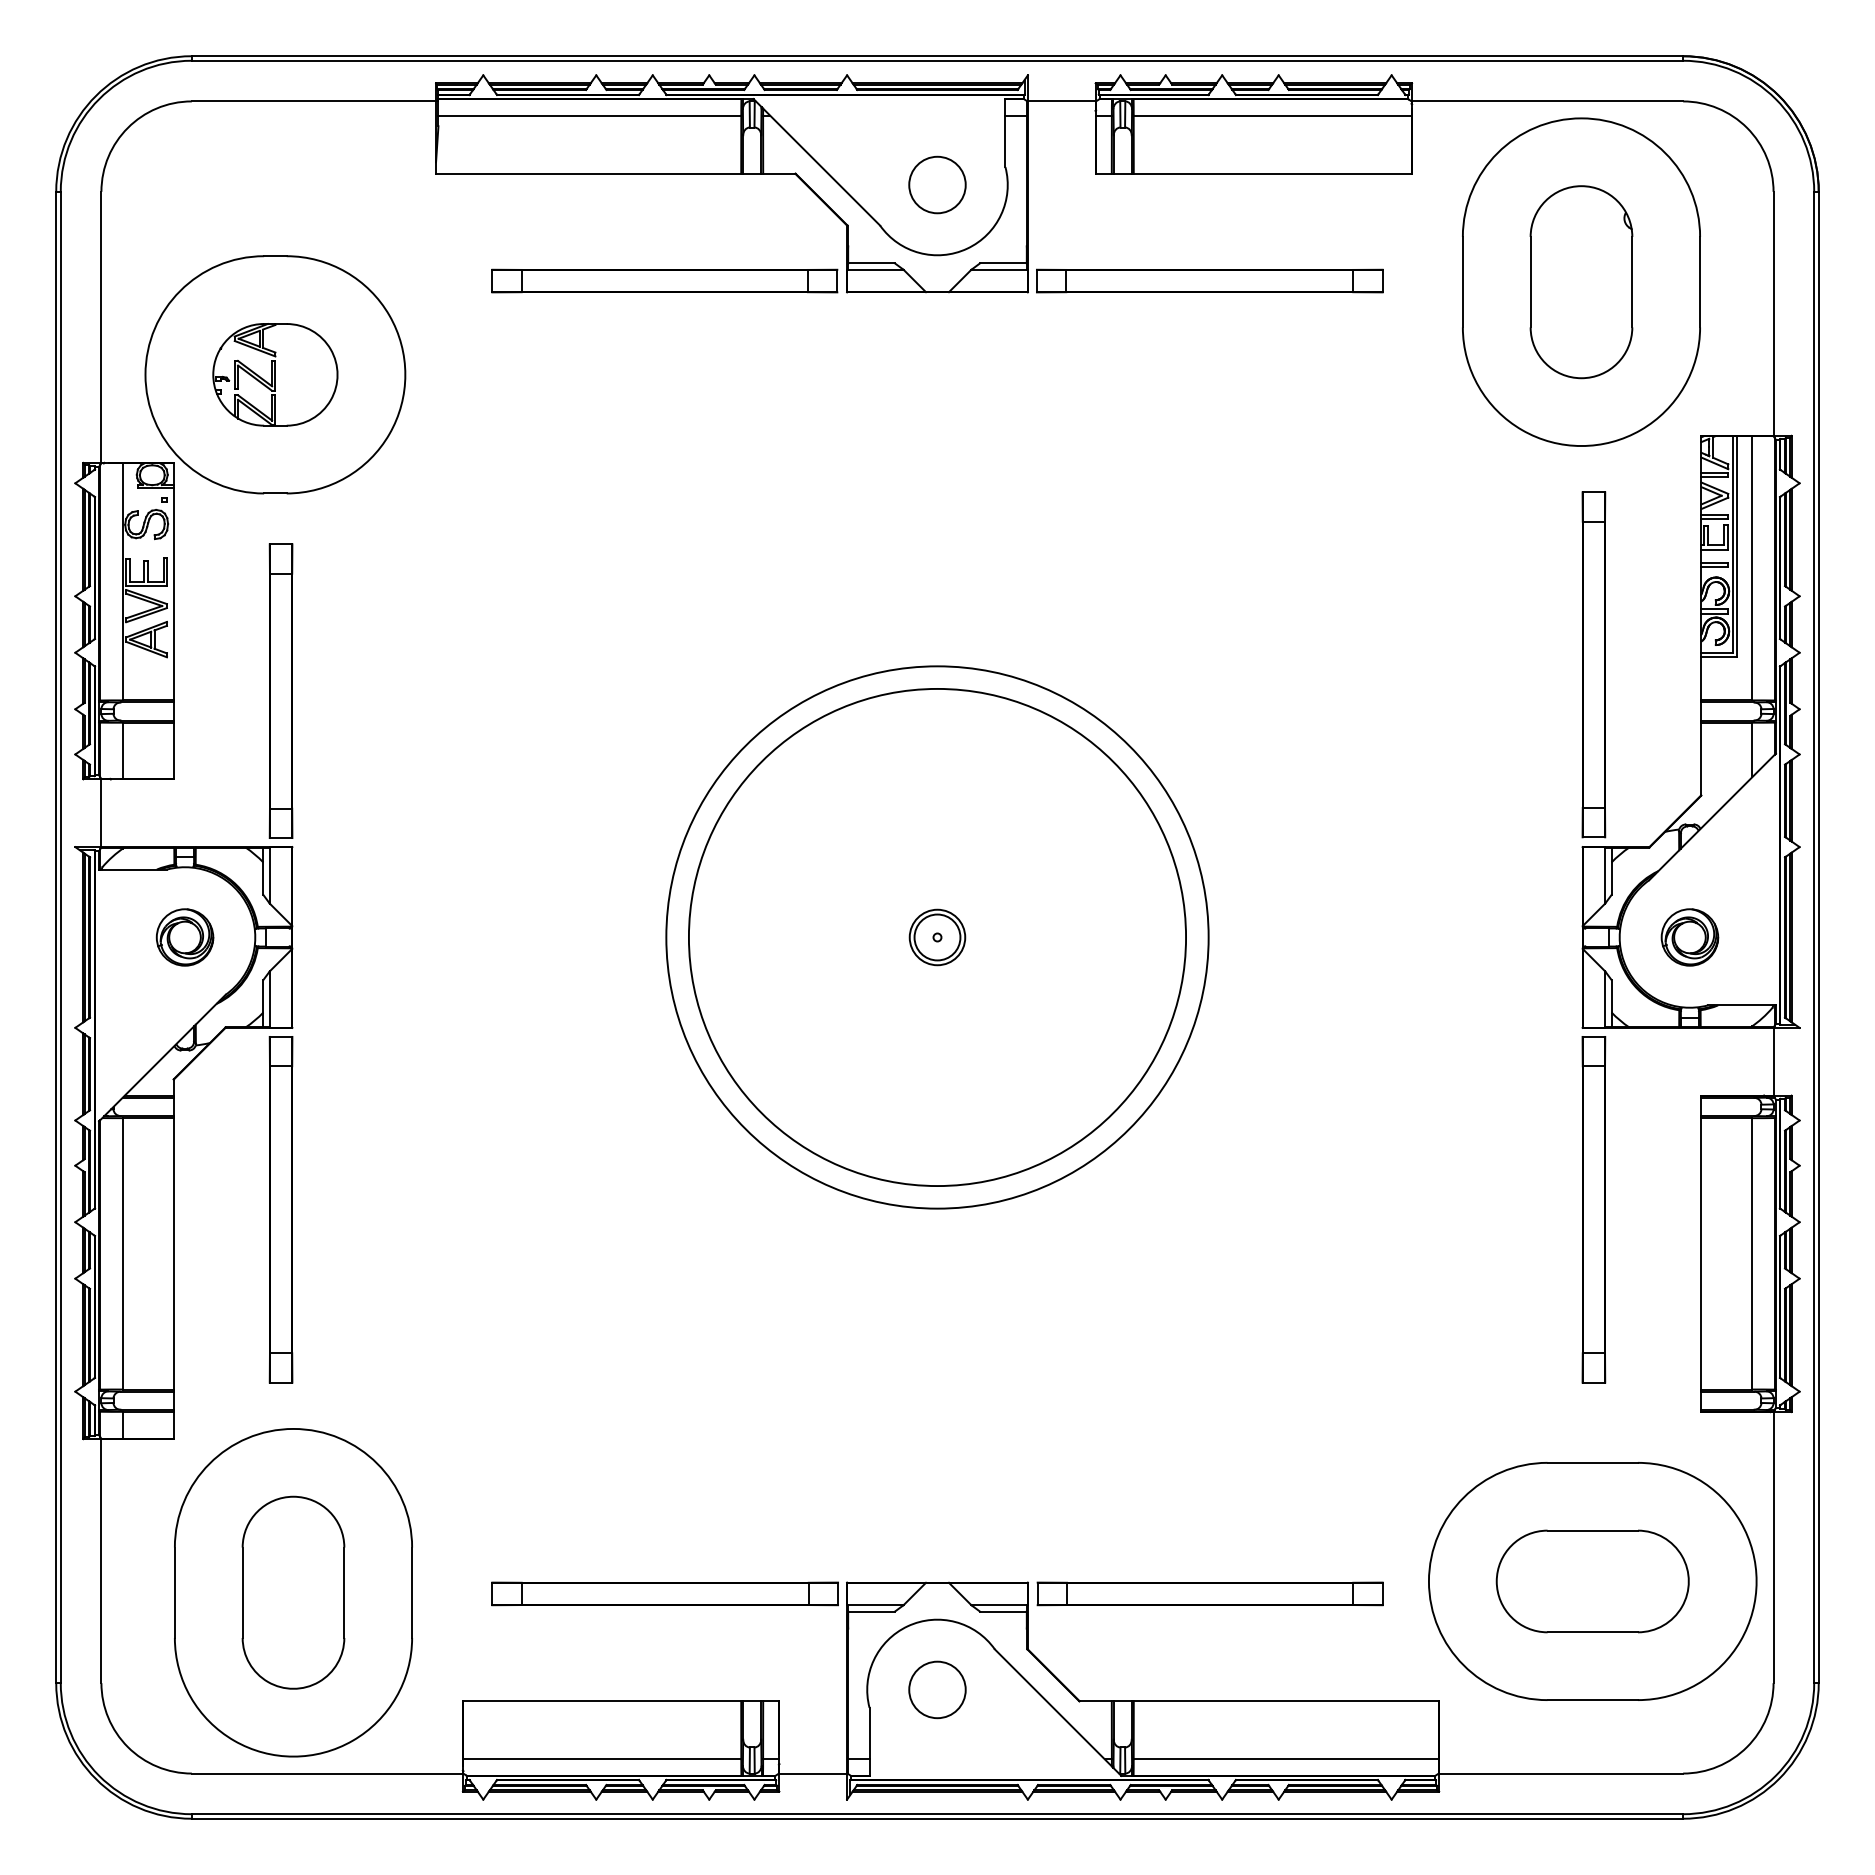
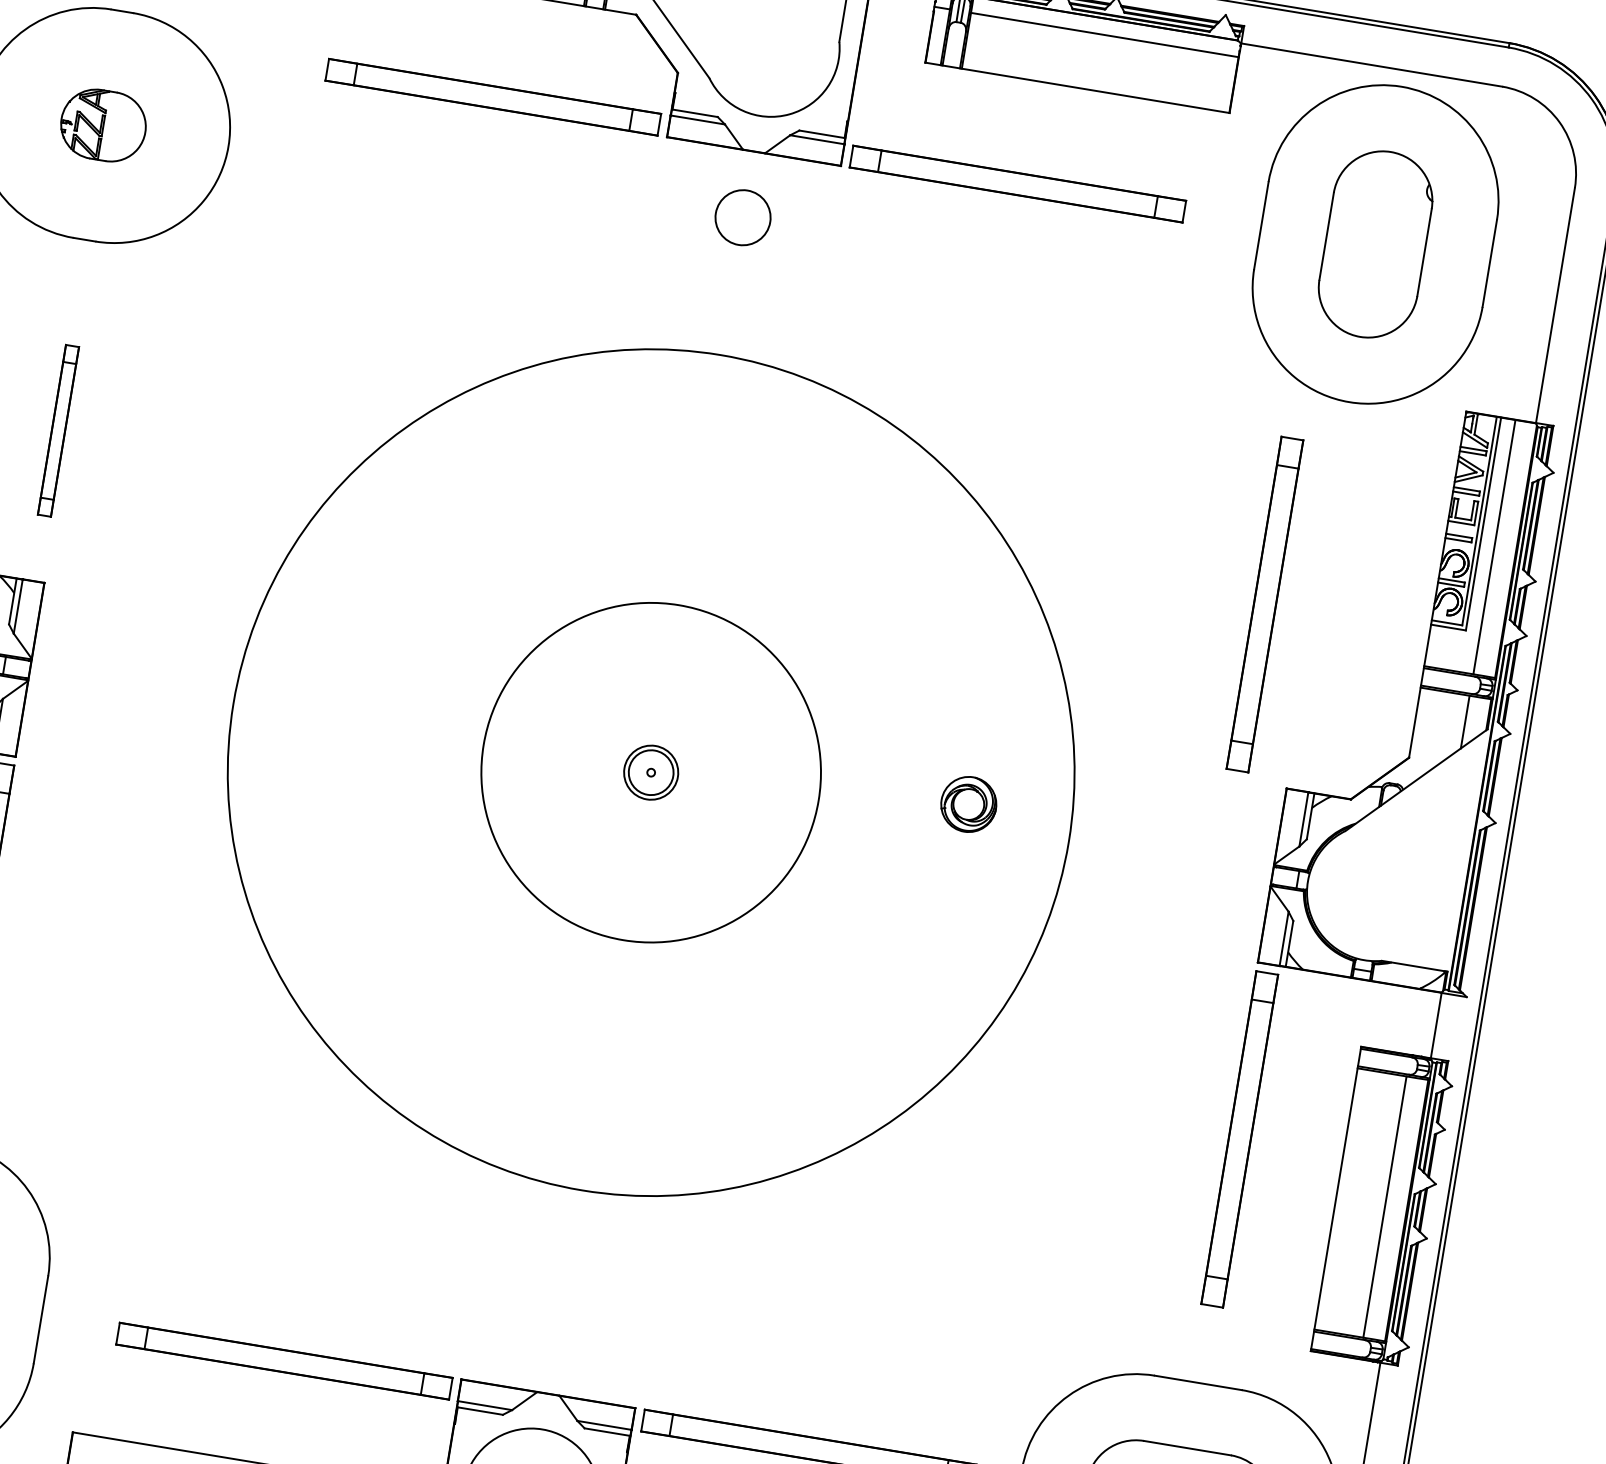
circle: (937, 184) -> (743, 217), moved
part: (275, 374) -> (103, 125), size x0.7
part: (1593, 664) -> (1264, 604), moved
part: (280, 690) -> (58, 430), size x0.6
circle: (937, 937) -> (651, 772), size x0.7
circle: (937, 937) -> (651, 772), size x1.6
part: (1689, 937) -> (968, 804), moved

